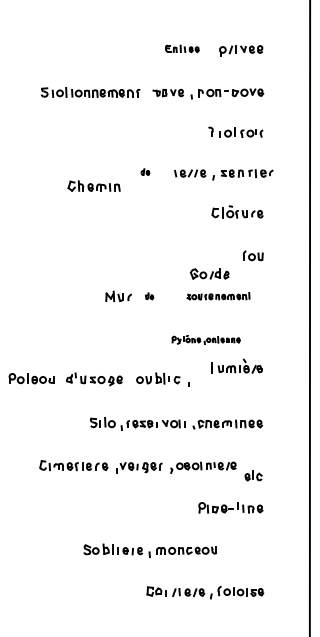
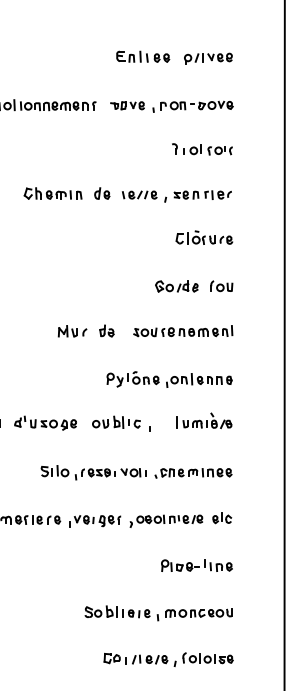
part: (182, 48) -> (143, 56), size x1.43
part: (145, 171) -> (102, 192), size x1.67
part: (223, 174) -> (176, 196), moved
part: (93, 185) -> (52, 192), moved
part: (209, 273) -> (176, 285), moved
part: (218, 295) -> (183, 330), size x1.43
part: (149, 296) -> (106, 331), size x1.67
part: (205, 339) -> (168, 379), size x1.67
part: (236, 365) -> (203, 420), moved
part: (253, 475) -> (222, 517), moved
part: (149, 550) -> (157, 612), moved

